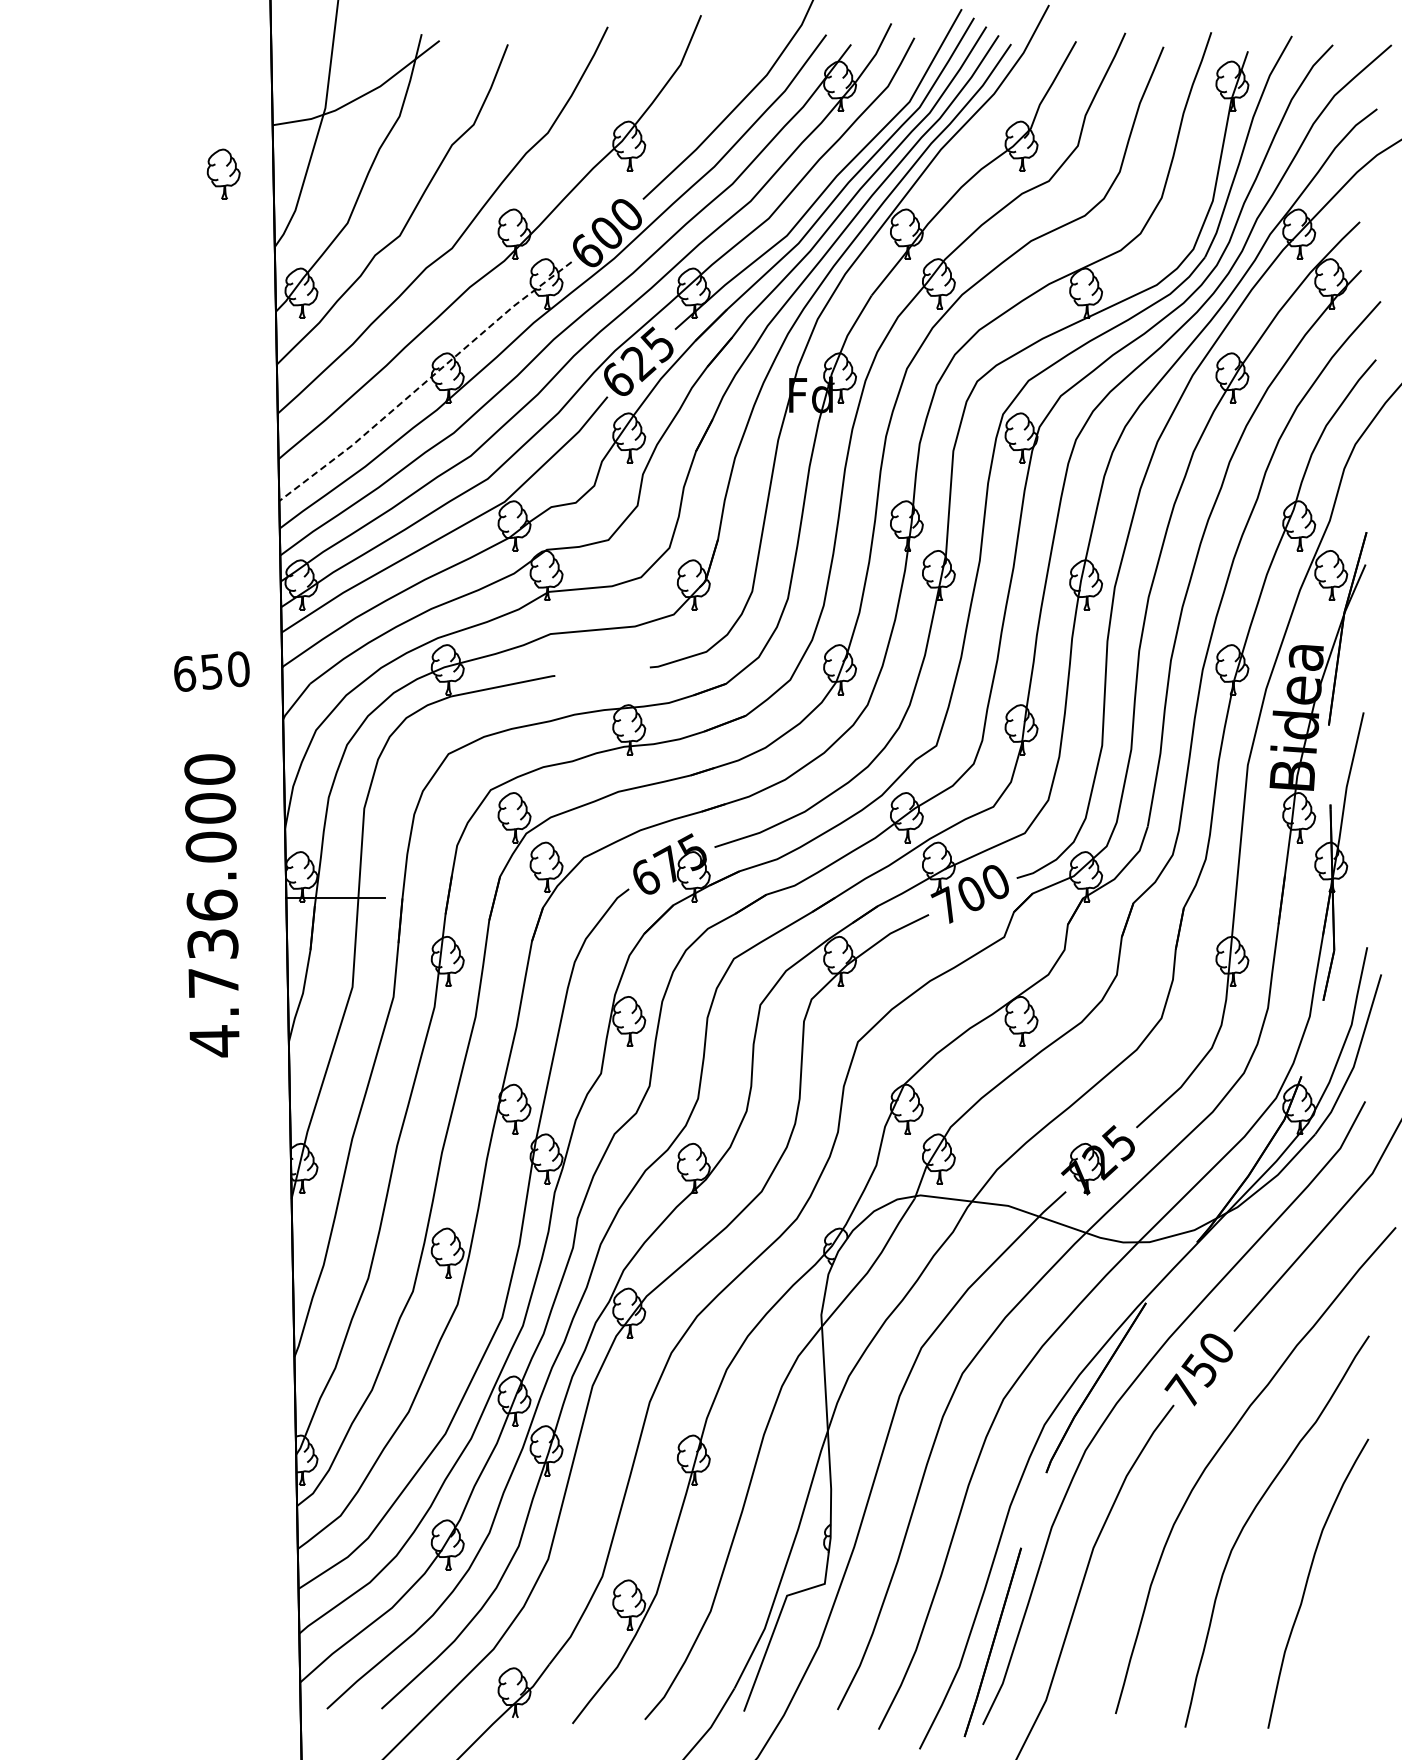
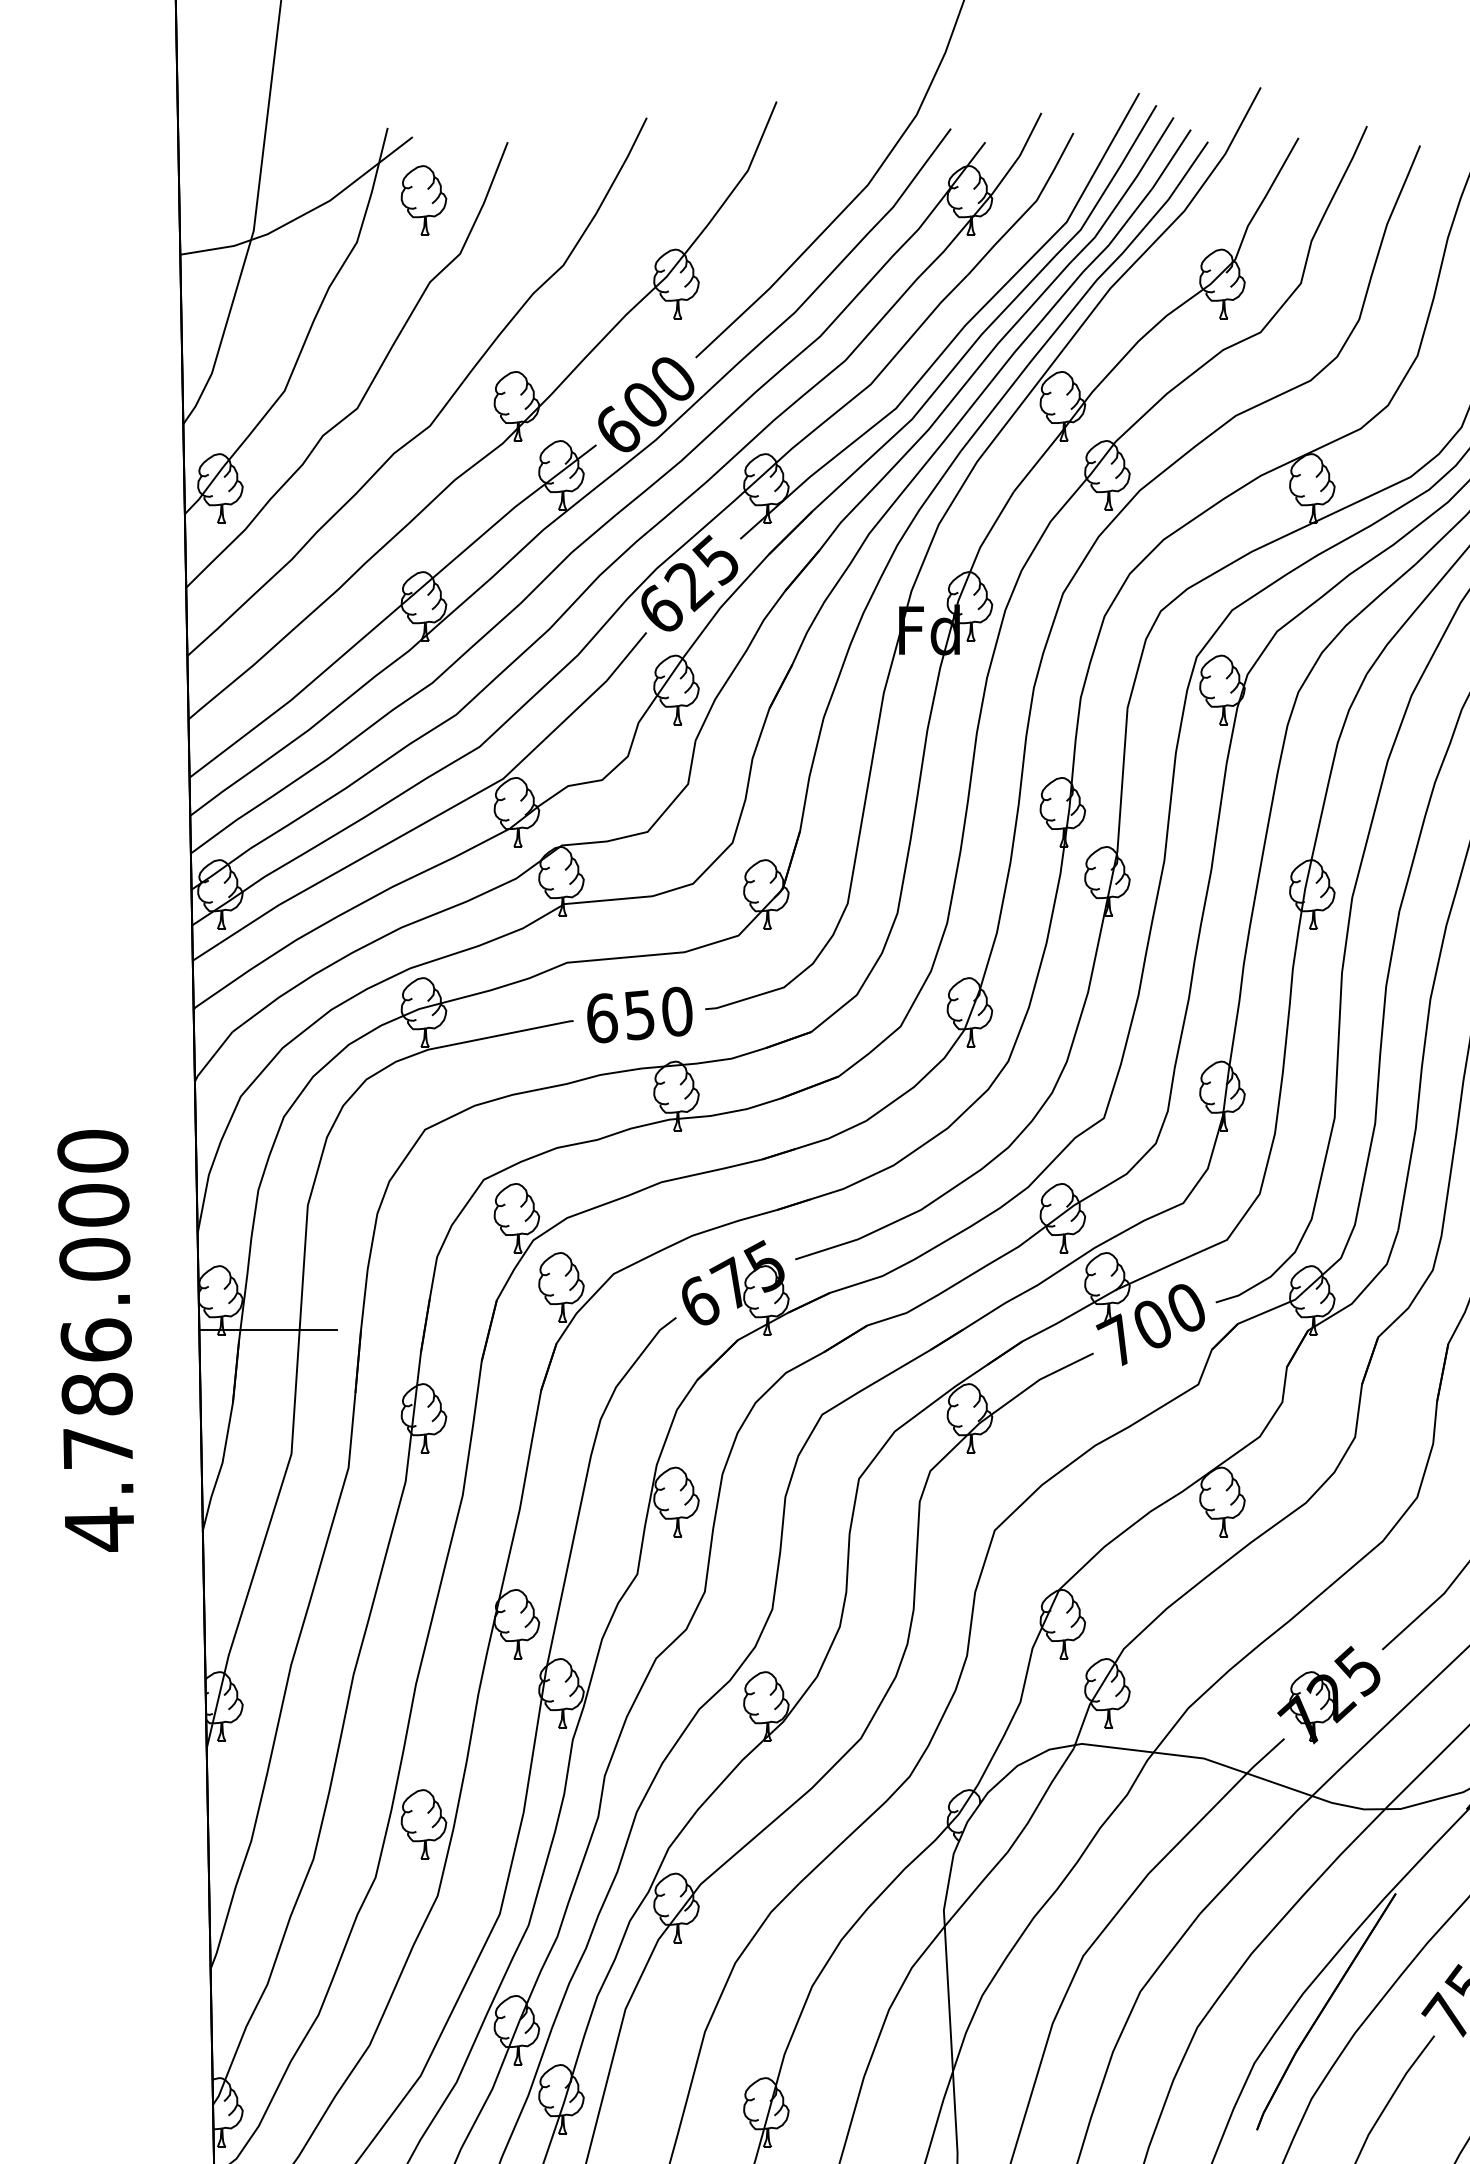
part: (223, 173) -> (423, 199), moved
line: (426, 381) -> (394, 611), dashed -> solid
text: (211, 671) -> (639, 1014), moved
text: (212, 943) -> (96, 1393), 4.736.000 -> 4.786.000

